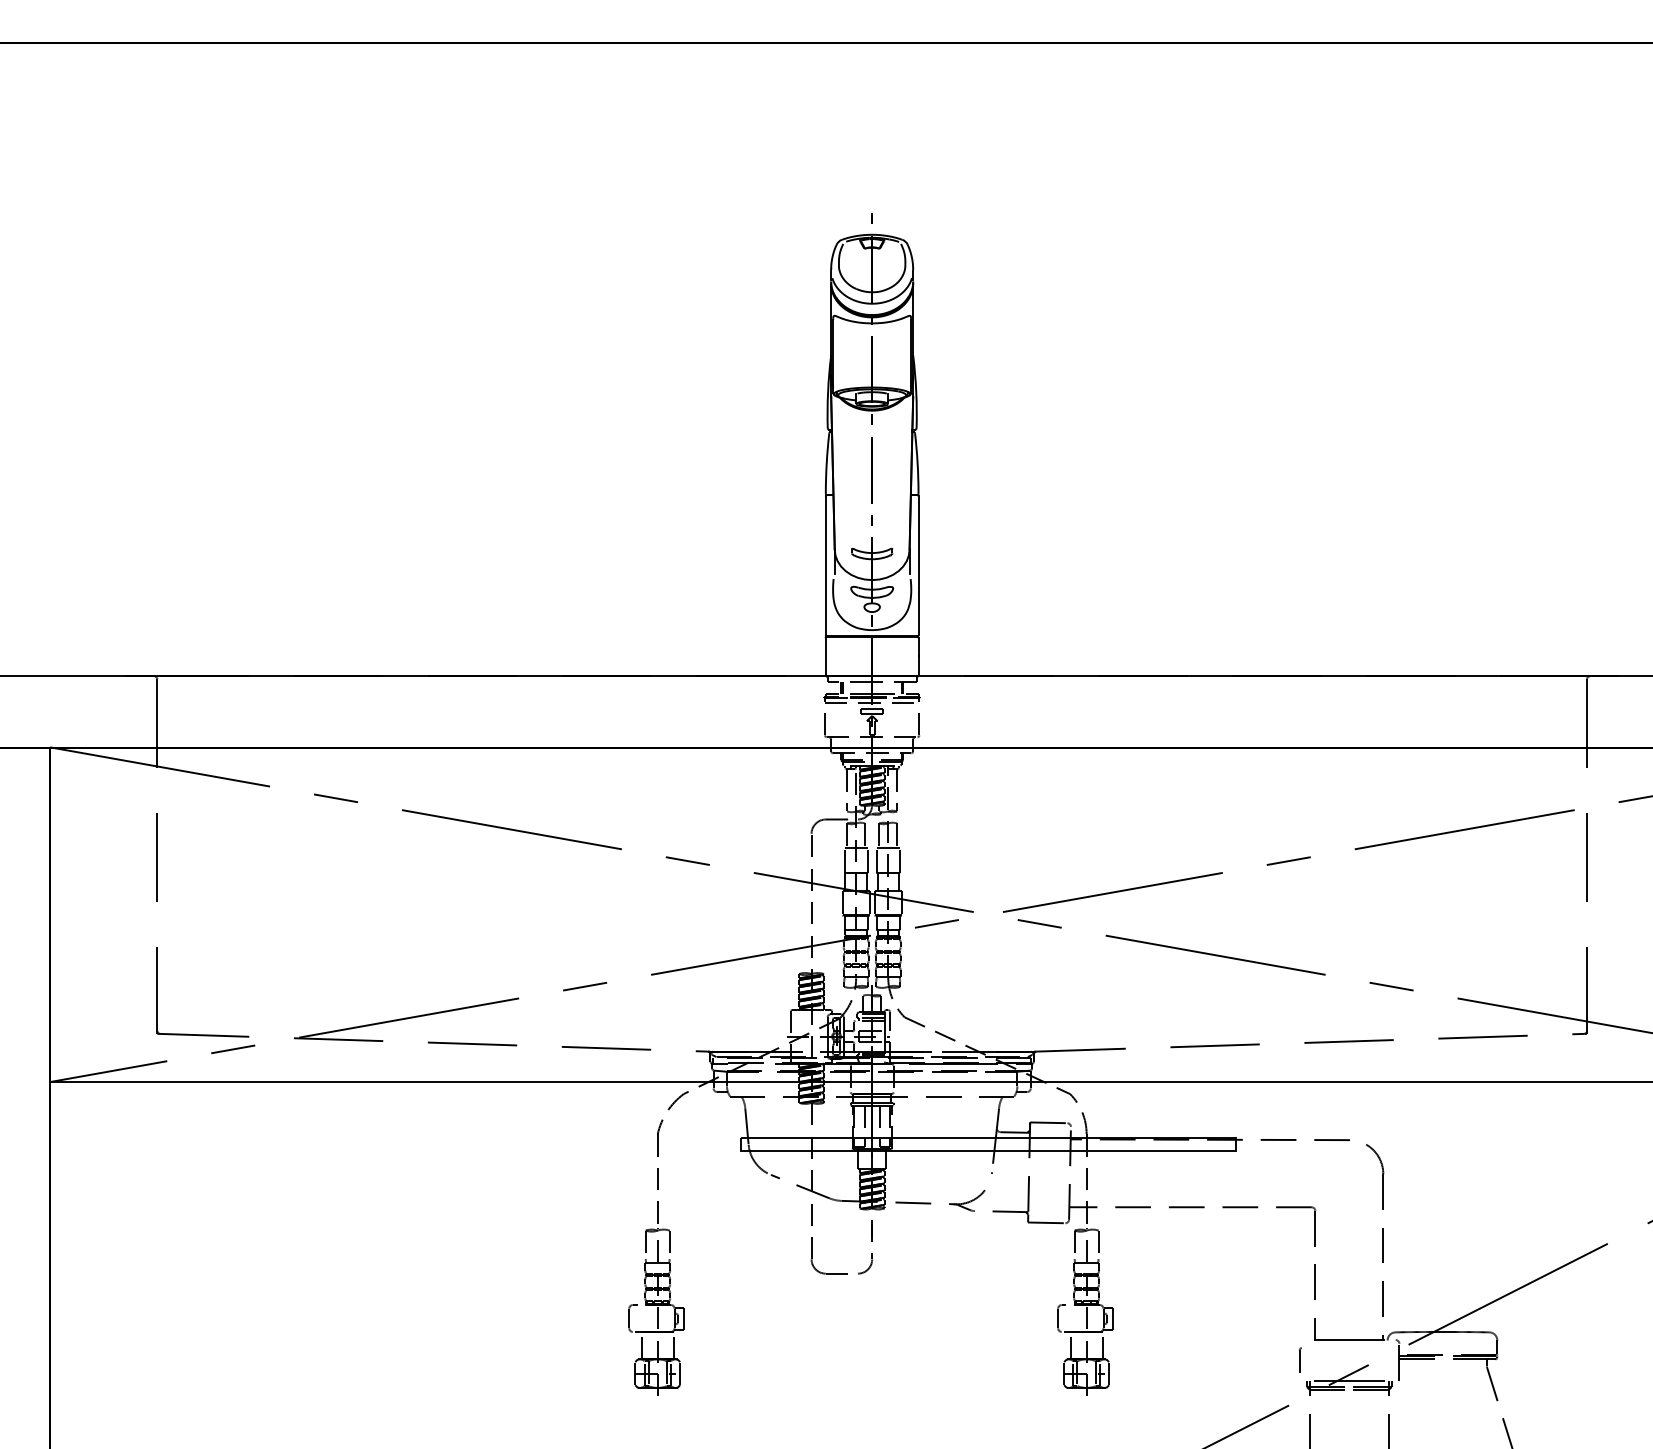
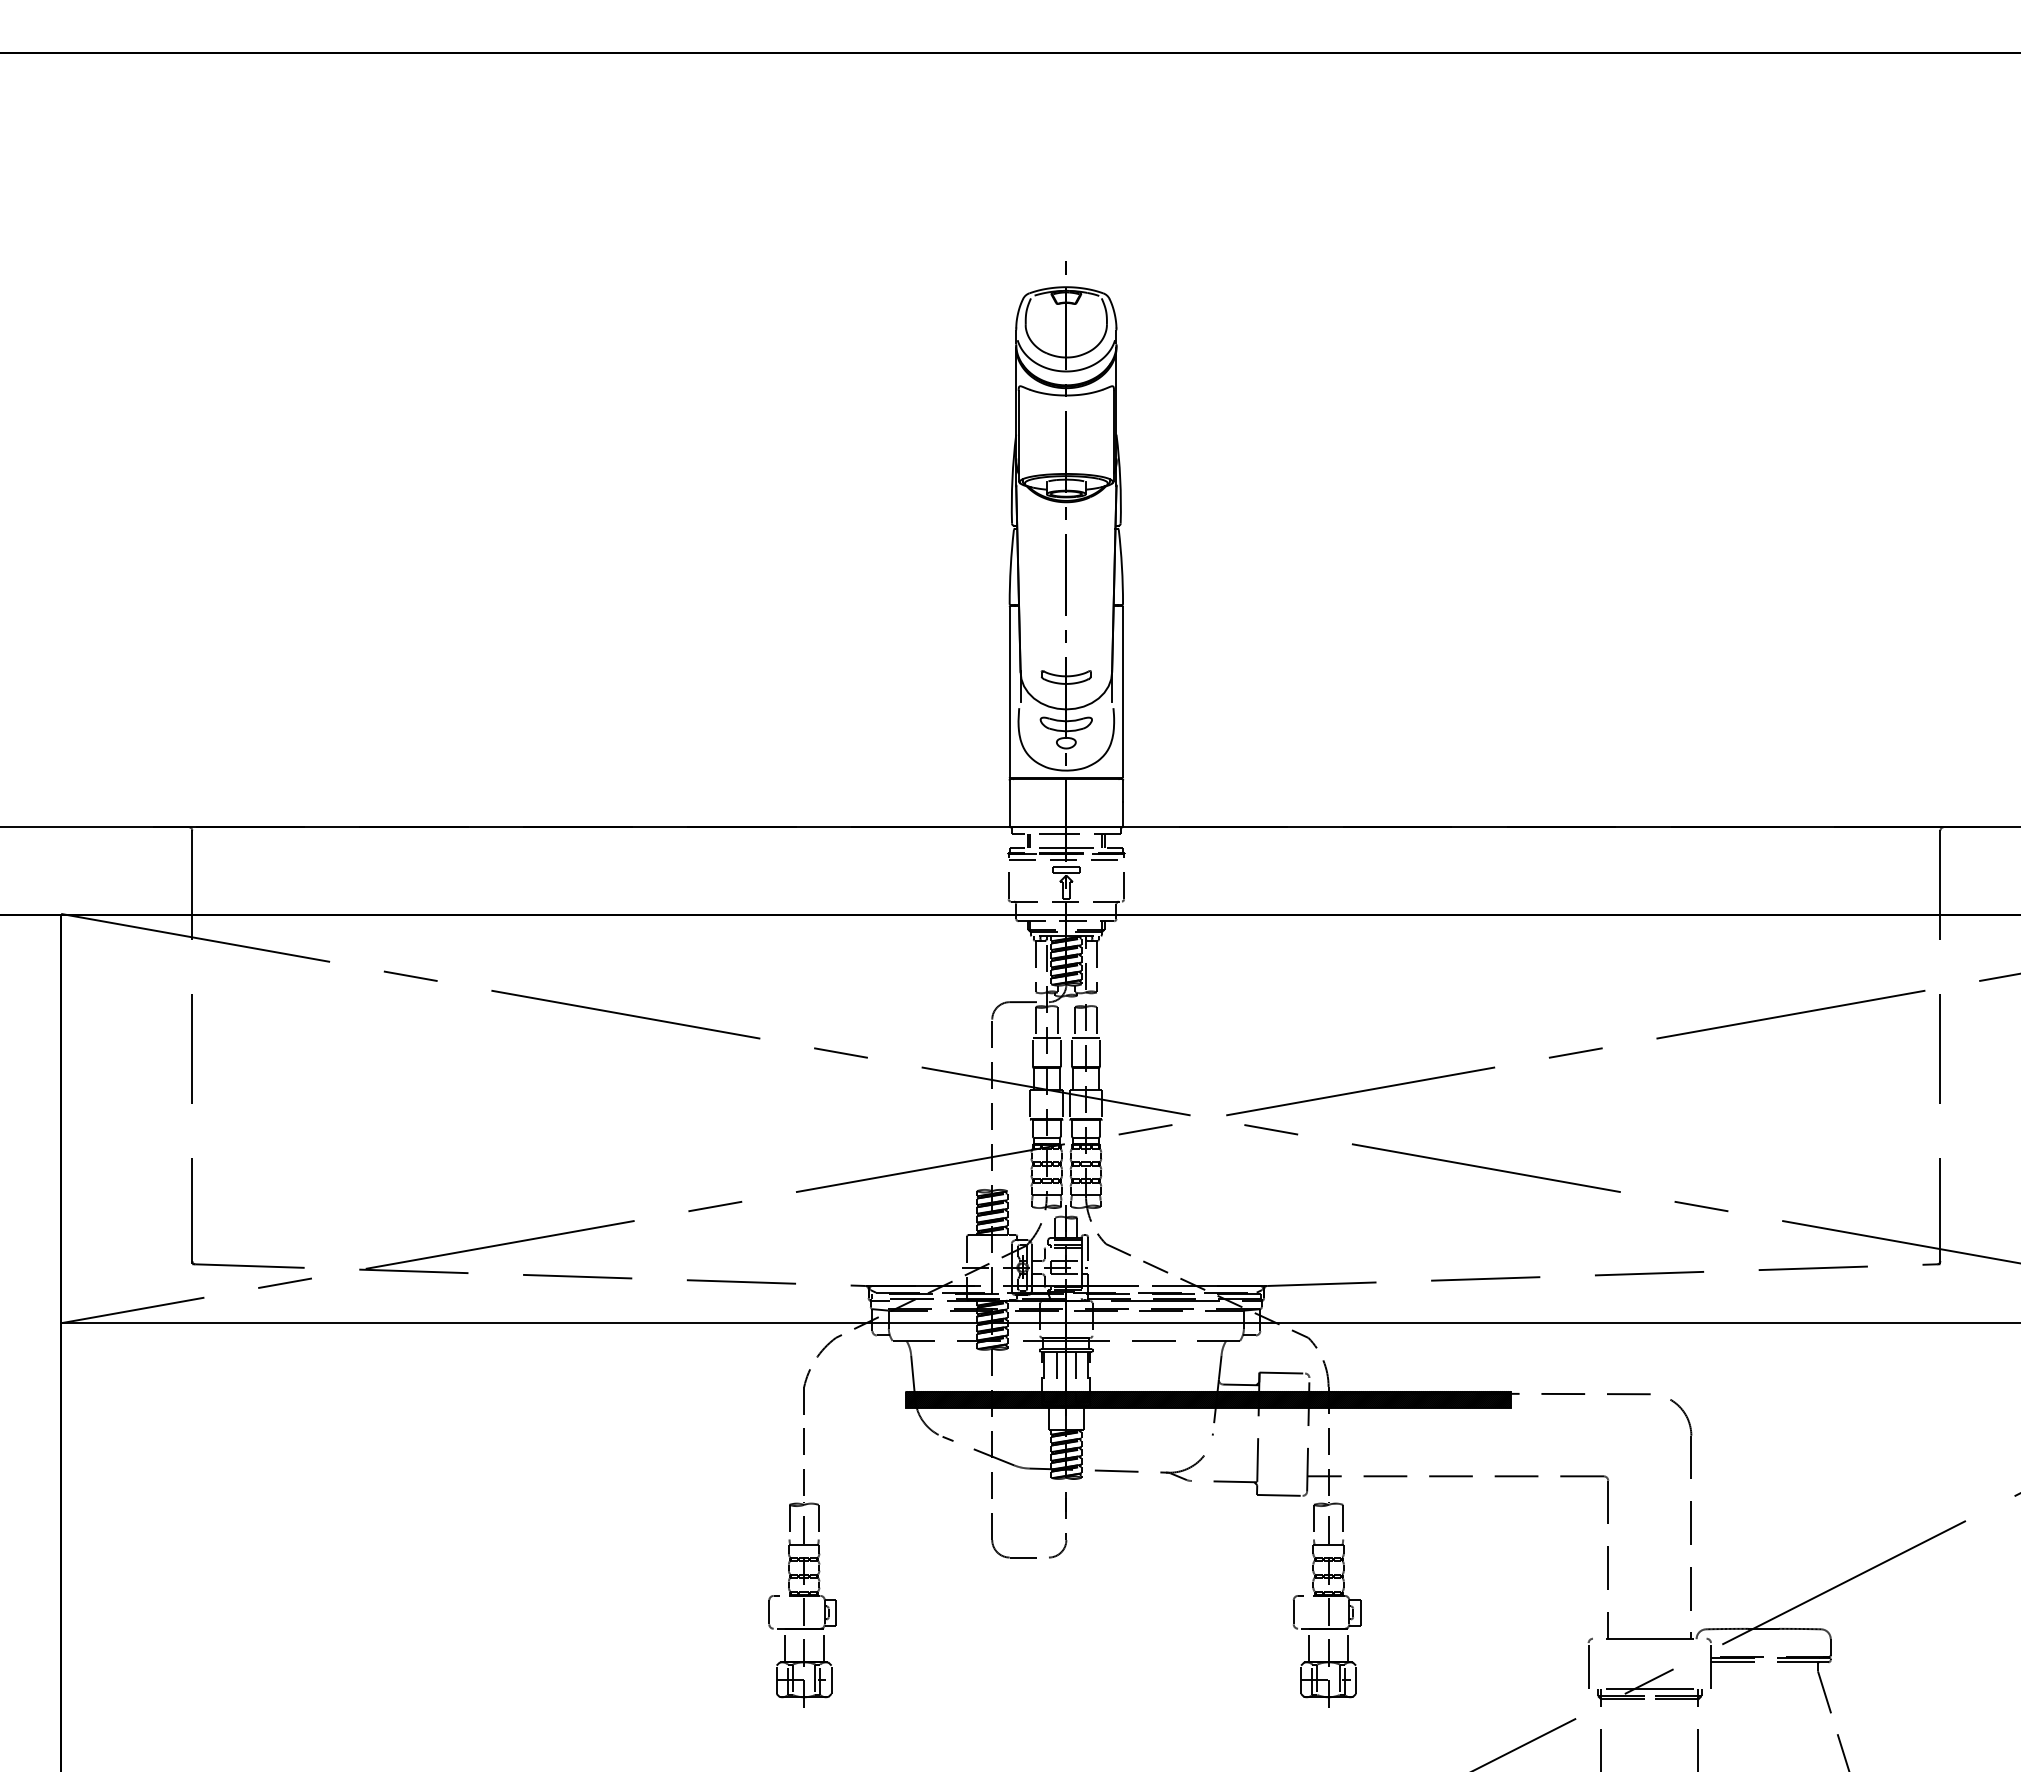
hatch: (988, 1144) -> (1208, 1399), added
part: (1300, 1359) -> (1589, 1662), size x1.67

